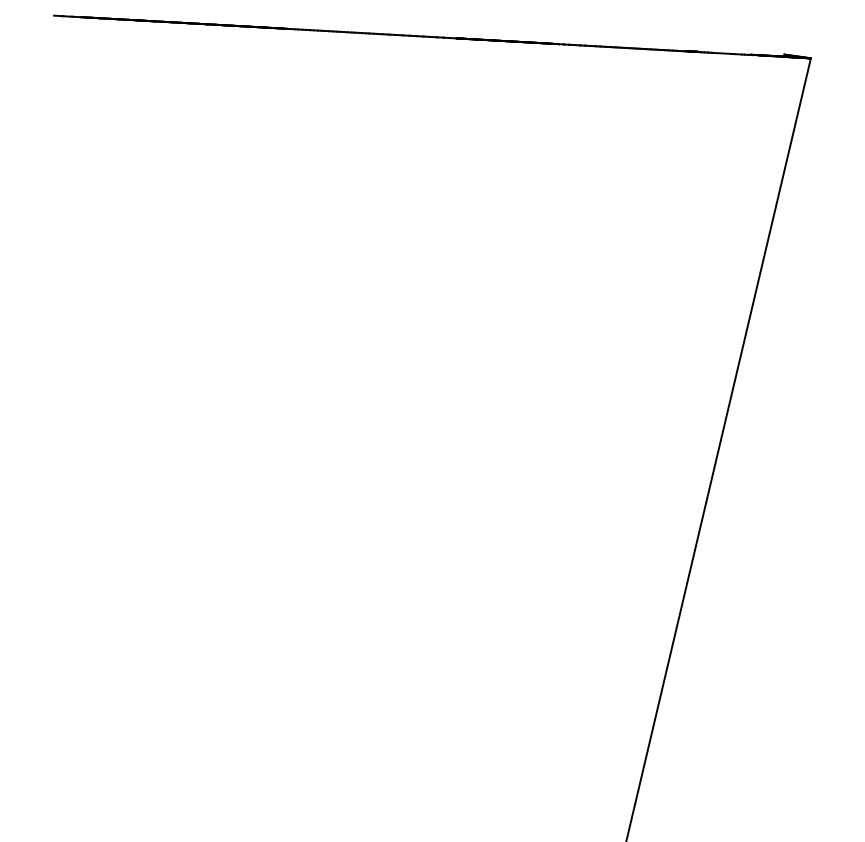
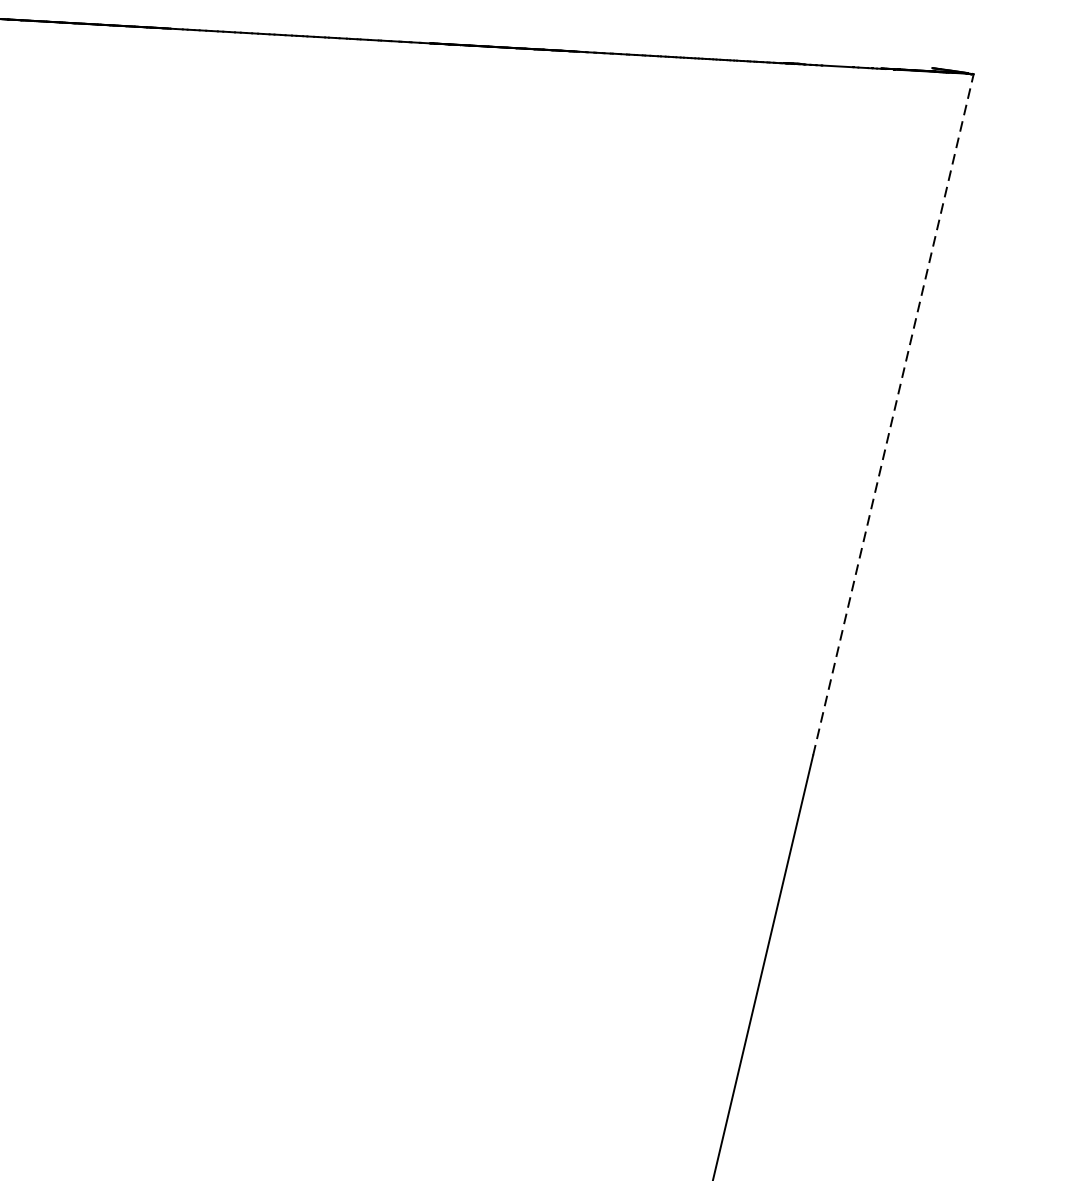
line: (758, 280) -> (893, 414), solid -> dashed

